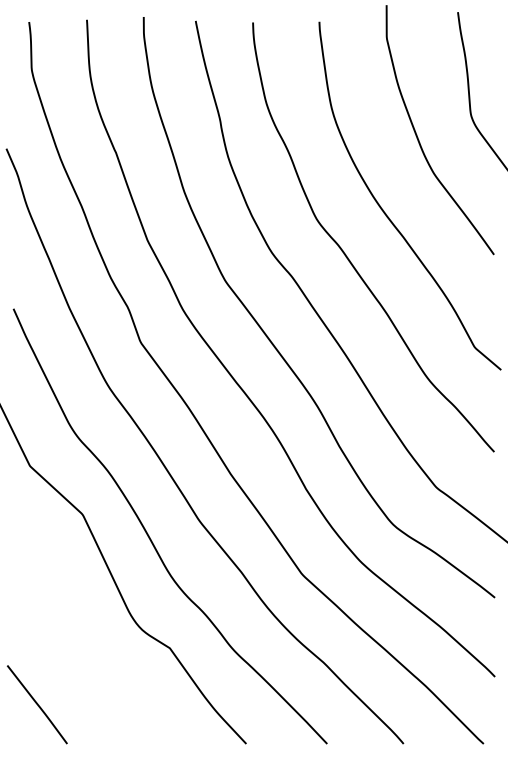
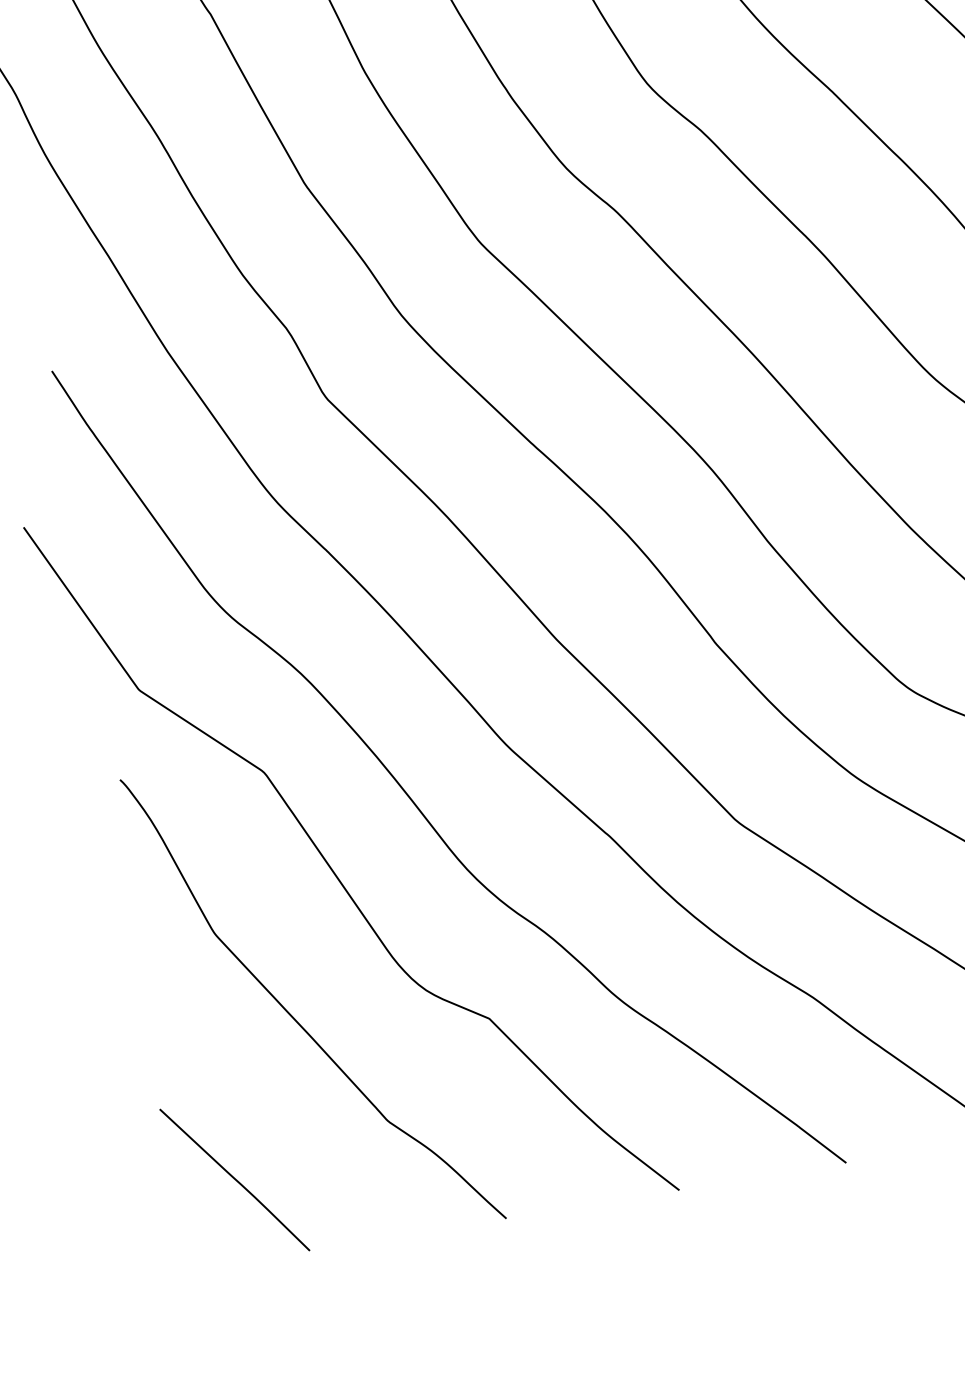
curve: (79, 633) -> (297, 1018), added

